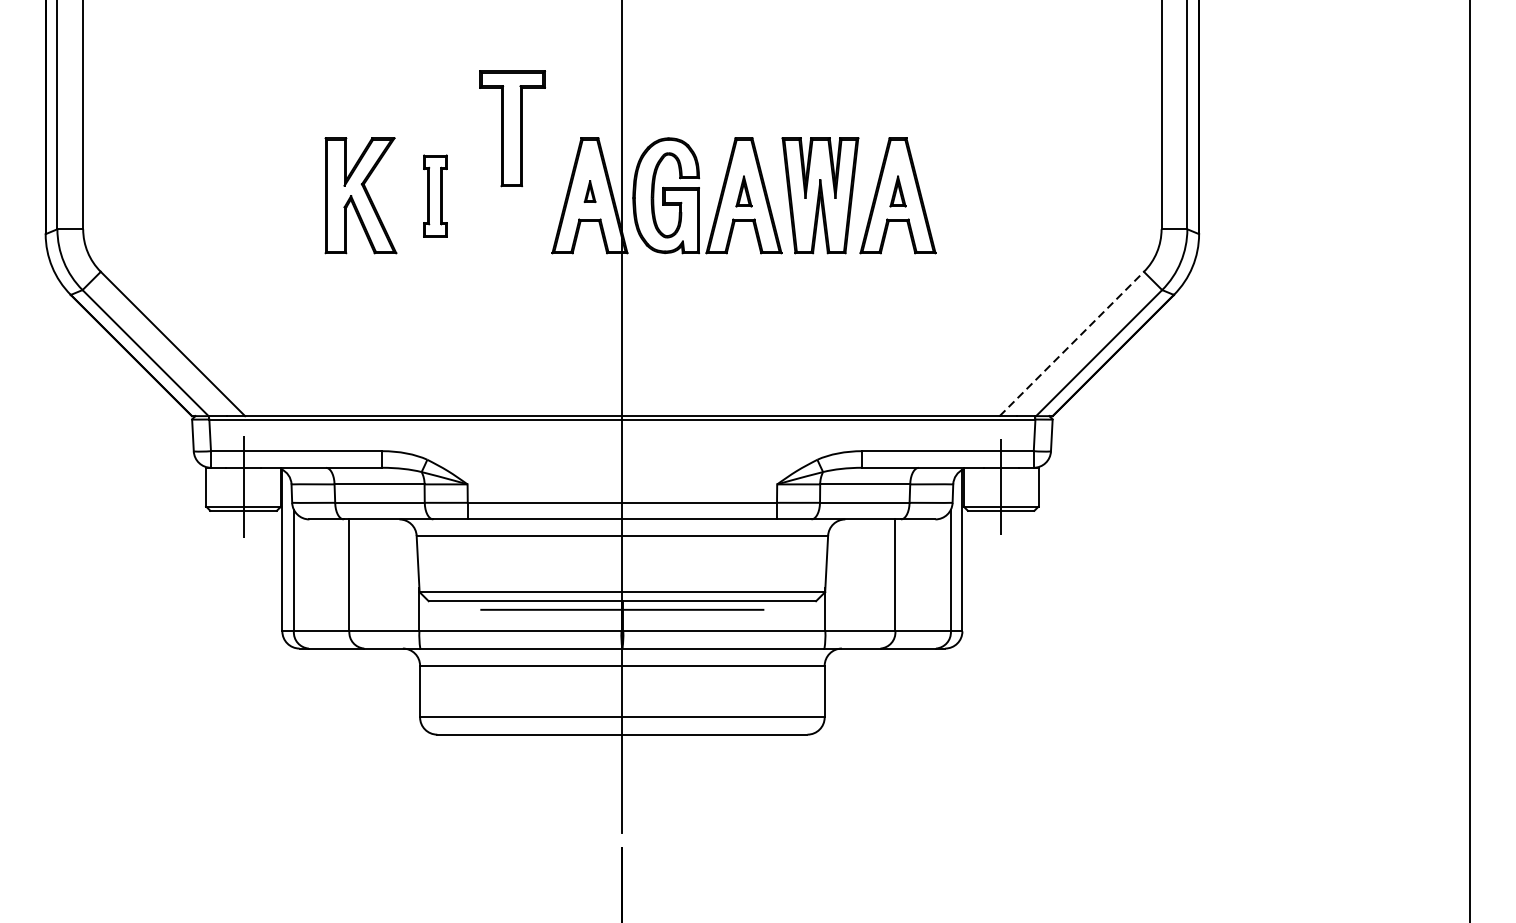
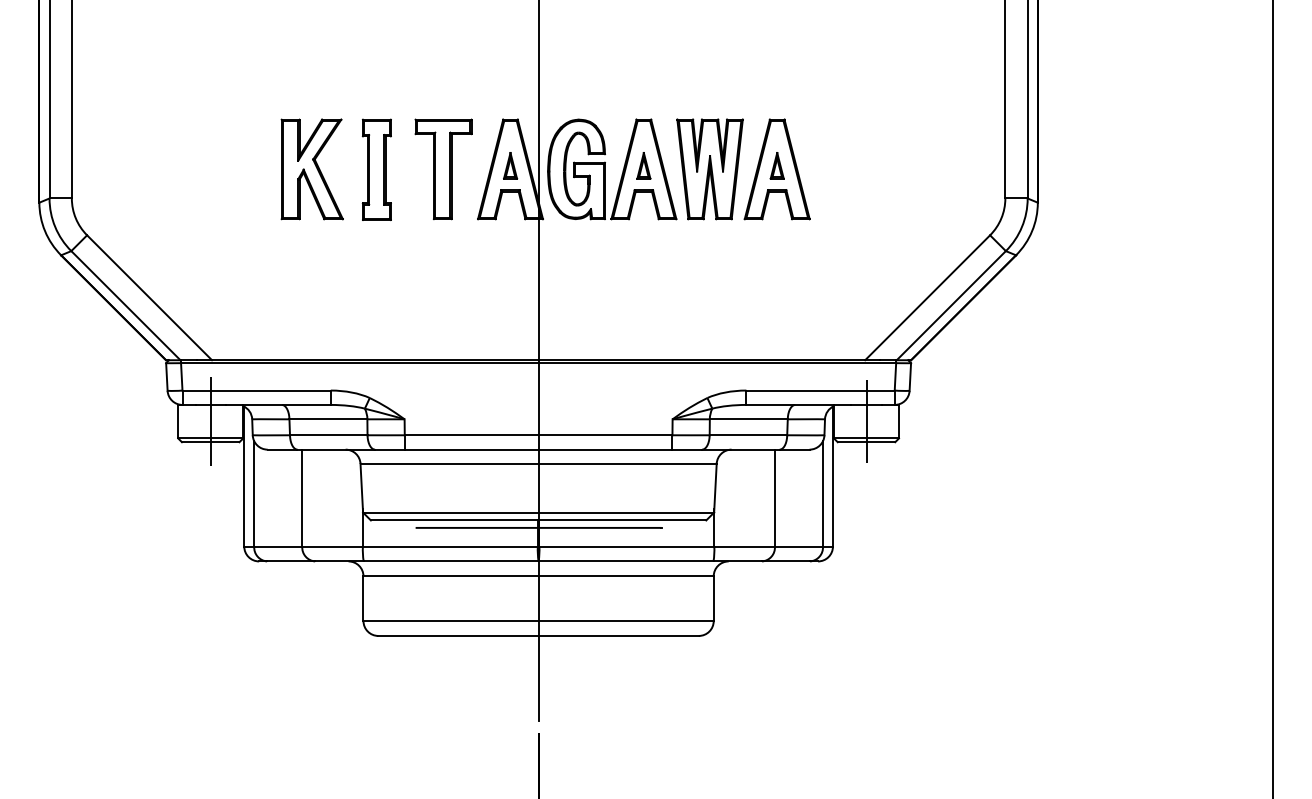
part: (512, 128) -> (443, 169), moved
part: (589, 191) -> (510, 165), size x1.43
part: (435, 195) -> (376, 169), size x1.43
line: (1072, 343) -> (928, 297), dashed -> solid

